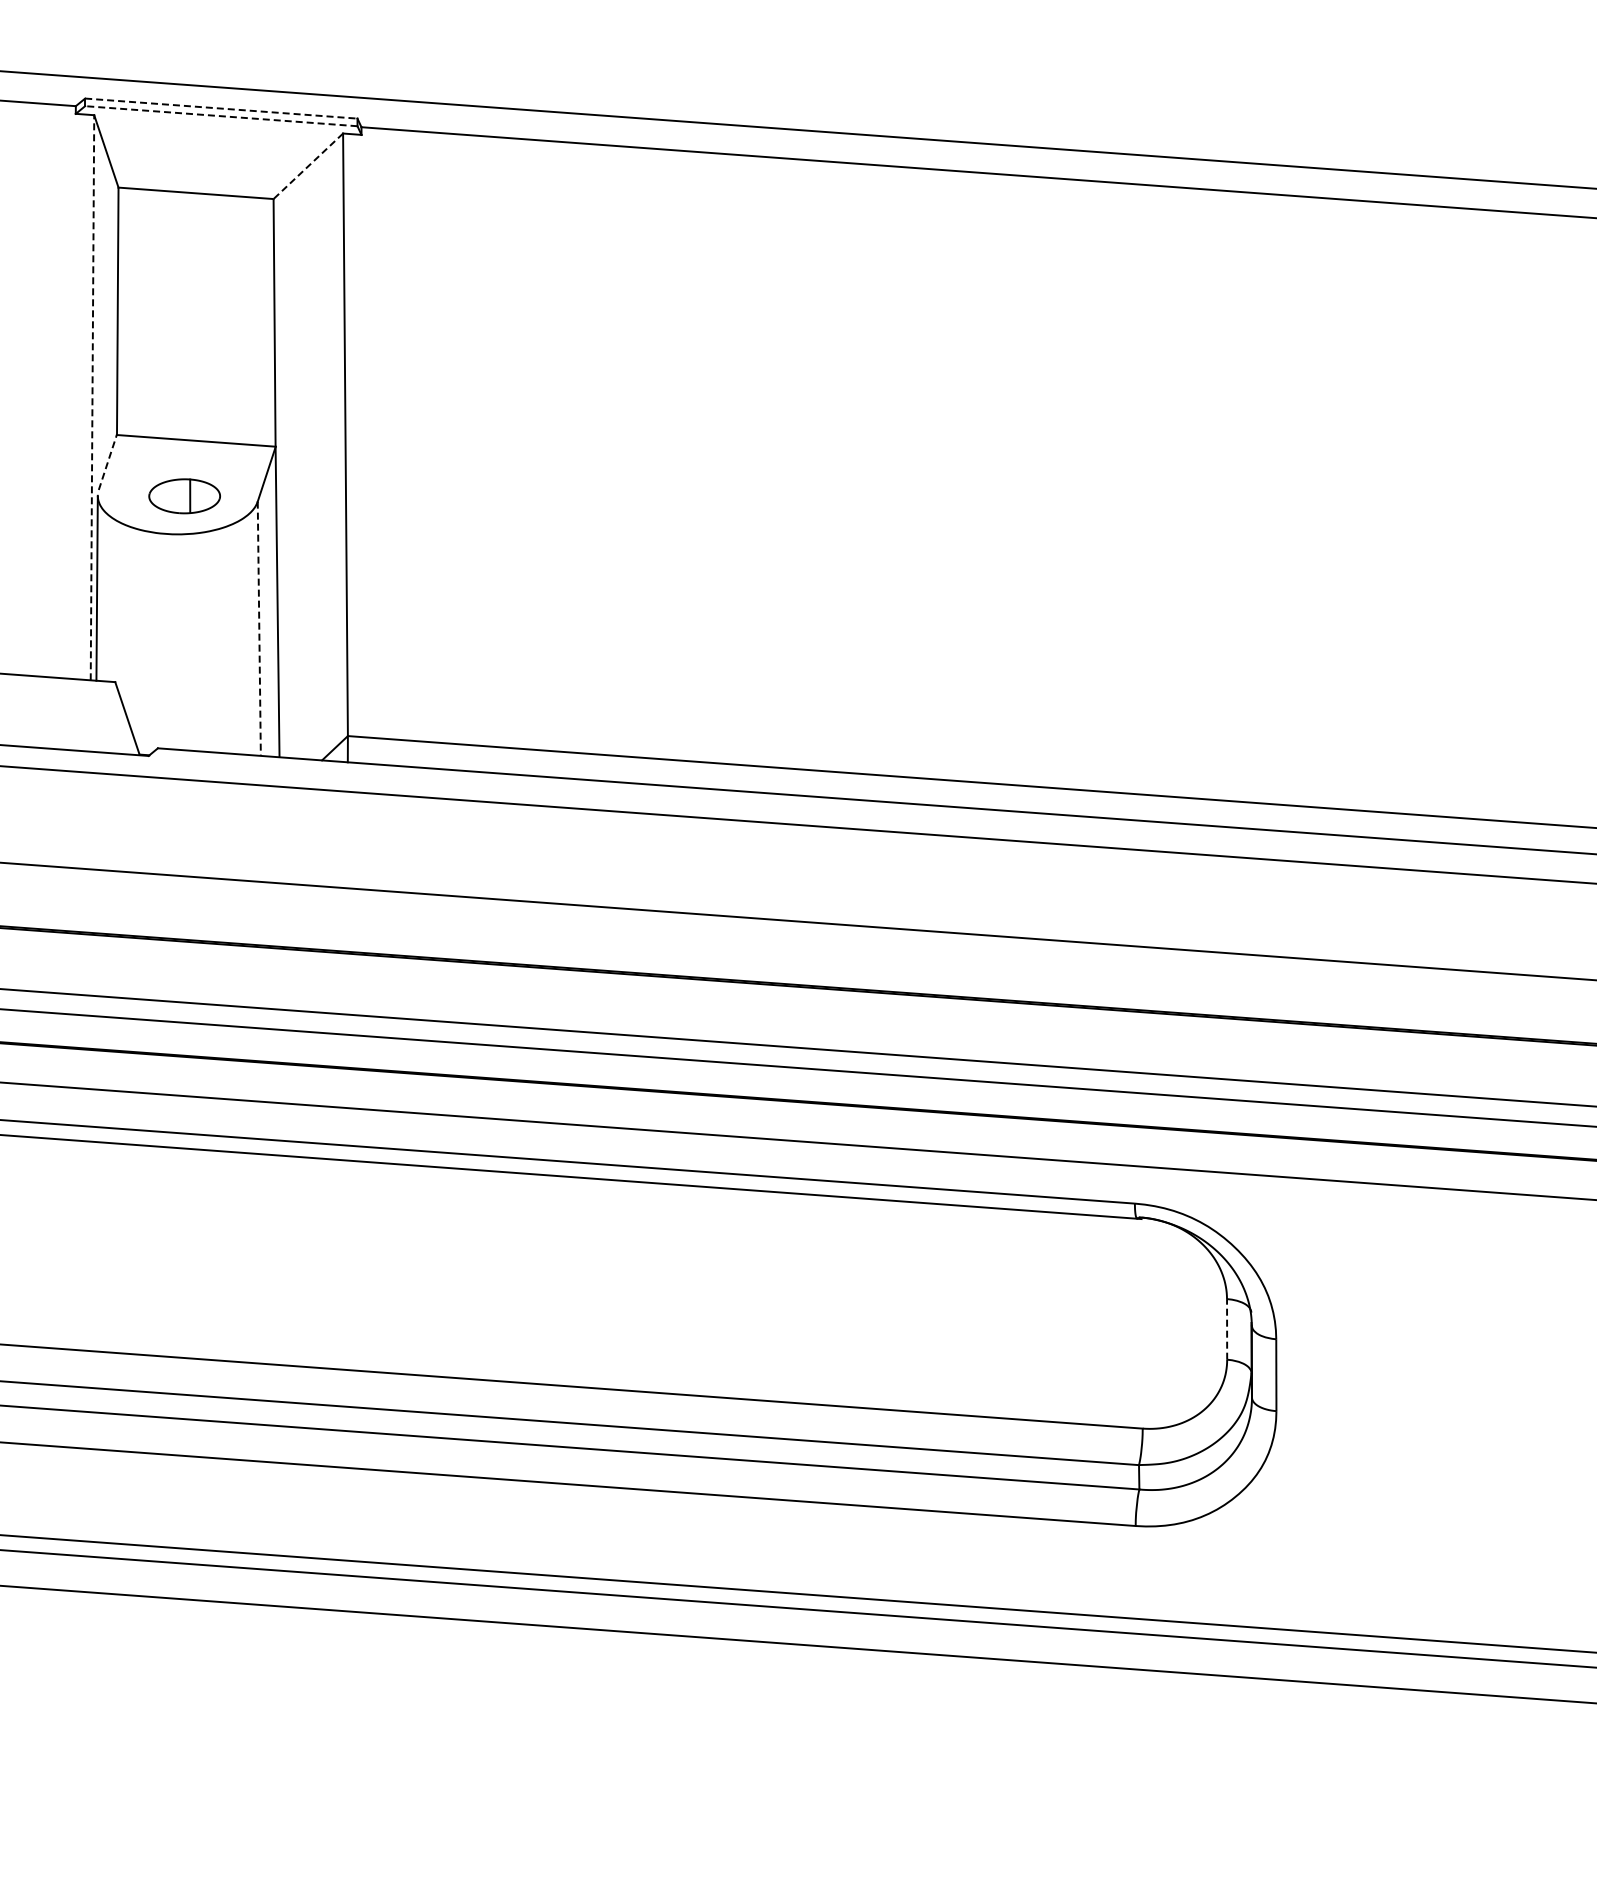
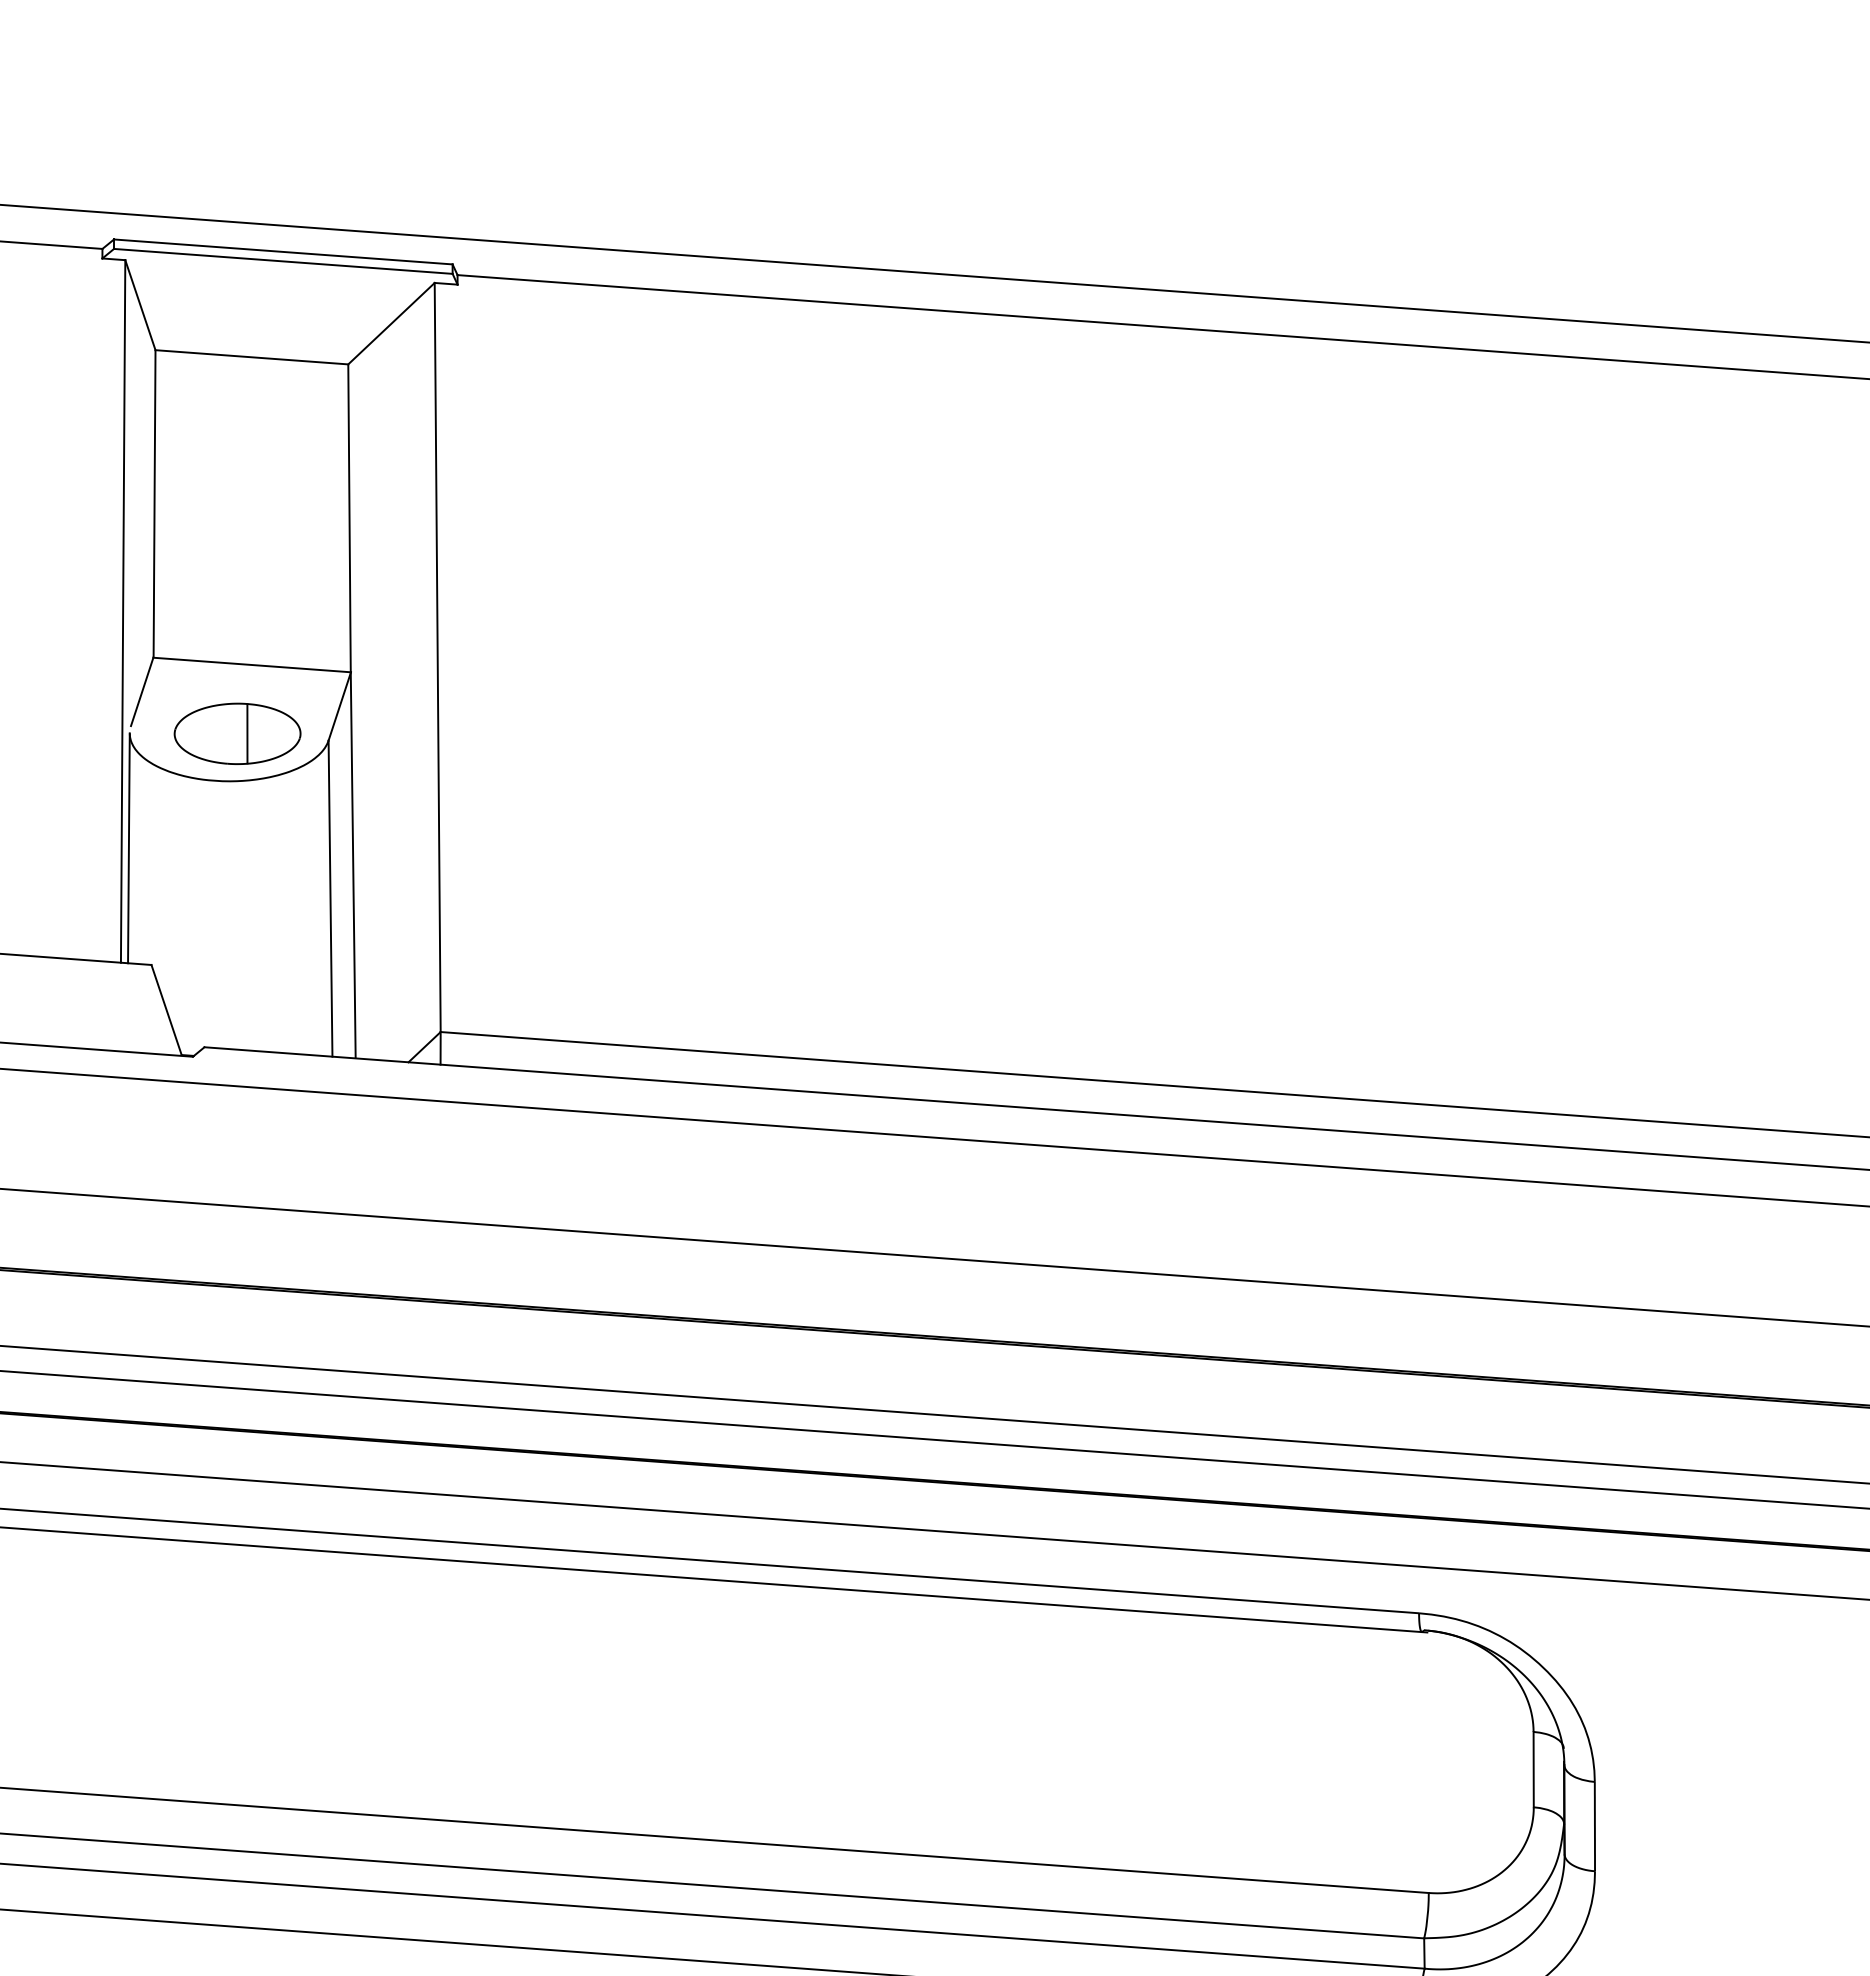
line: (221, 108) -> (283, 251), dashed -> solid
line: (221, 116) -> (283, 261), dashed -> solid
line: (308, 166) -> (391, 323), dashed -> solid
line: (92, 397) -> (123, 611), dashed -> solid
line: (107, 462) -> (141, 691), dashed -> solid
part: (184, 496) -> (237, 734), size x1.43
line: (259, 629) -> (330, 899), dashed -> solid
line: (1227, 1328) -> (1534, 1768), dashed -> solid

